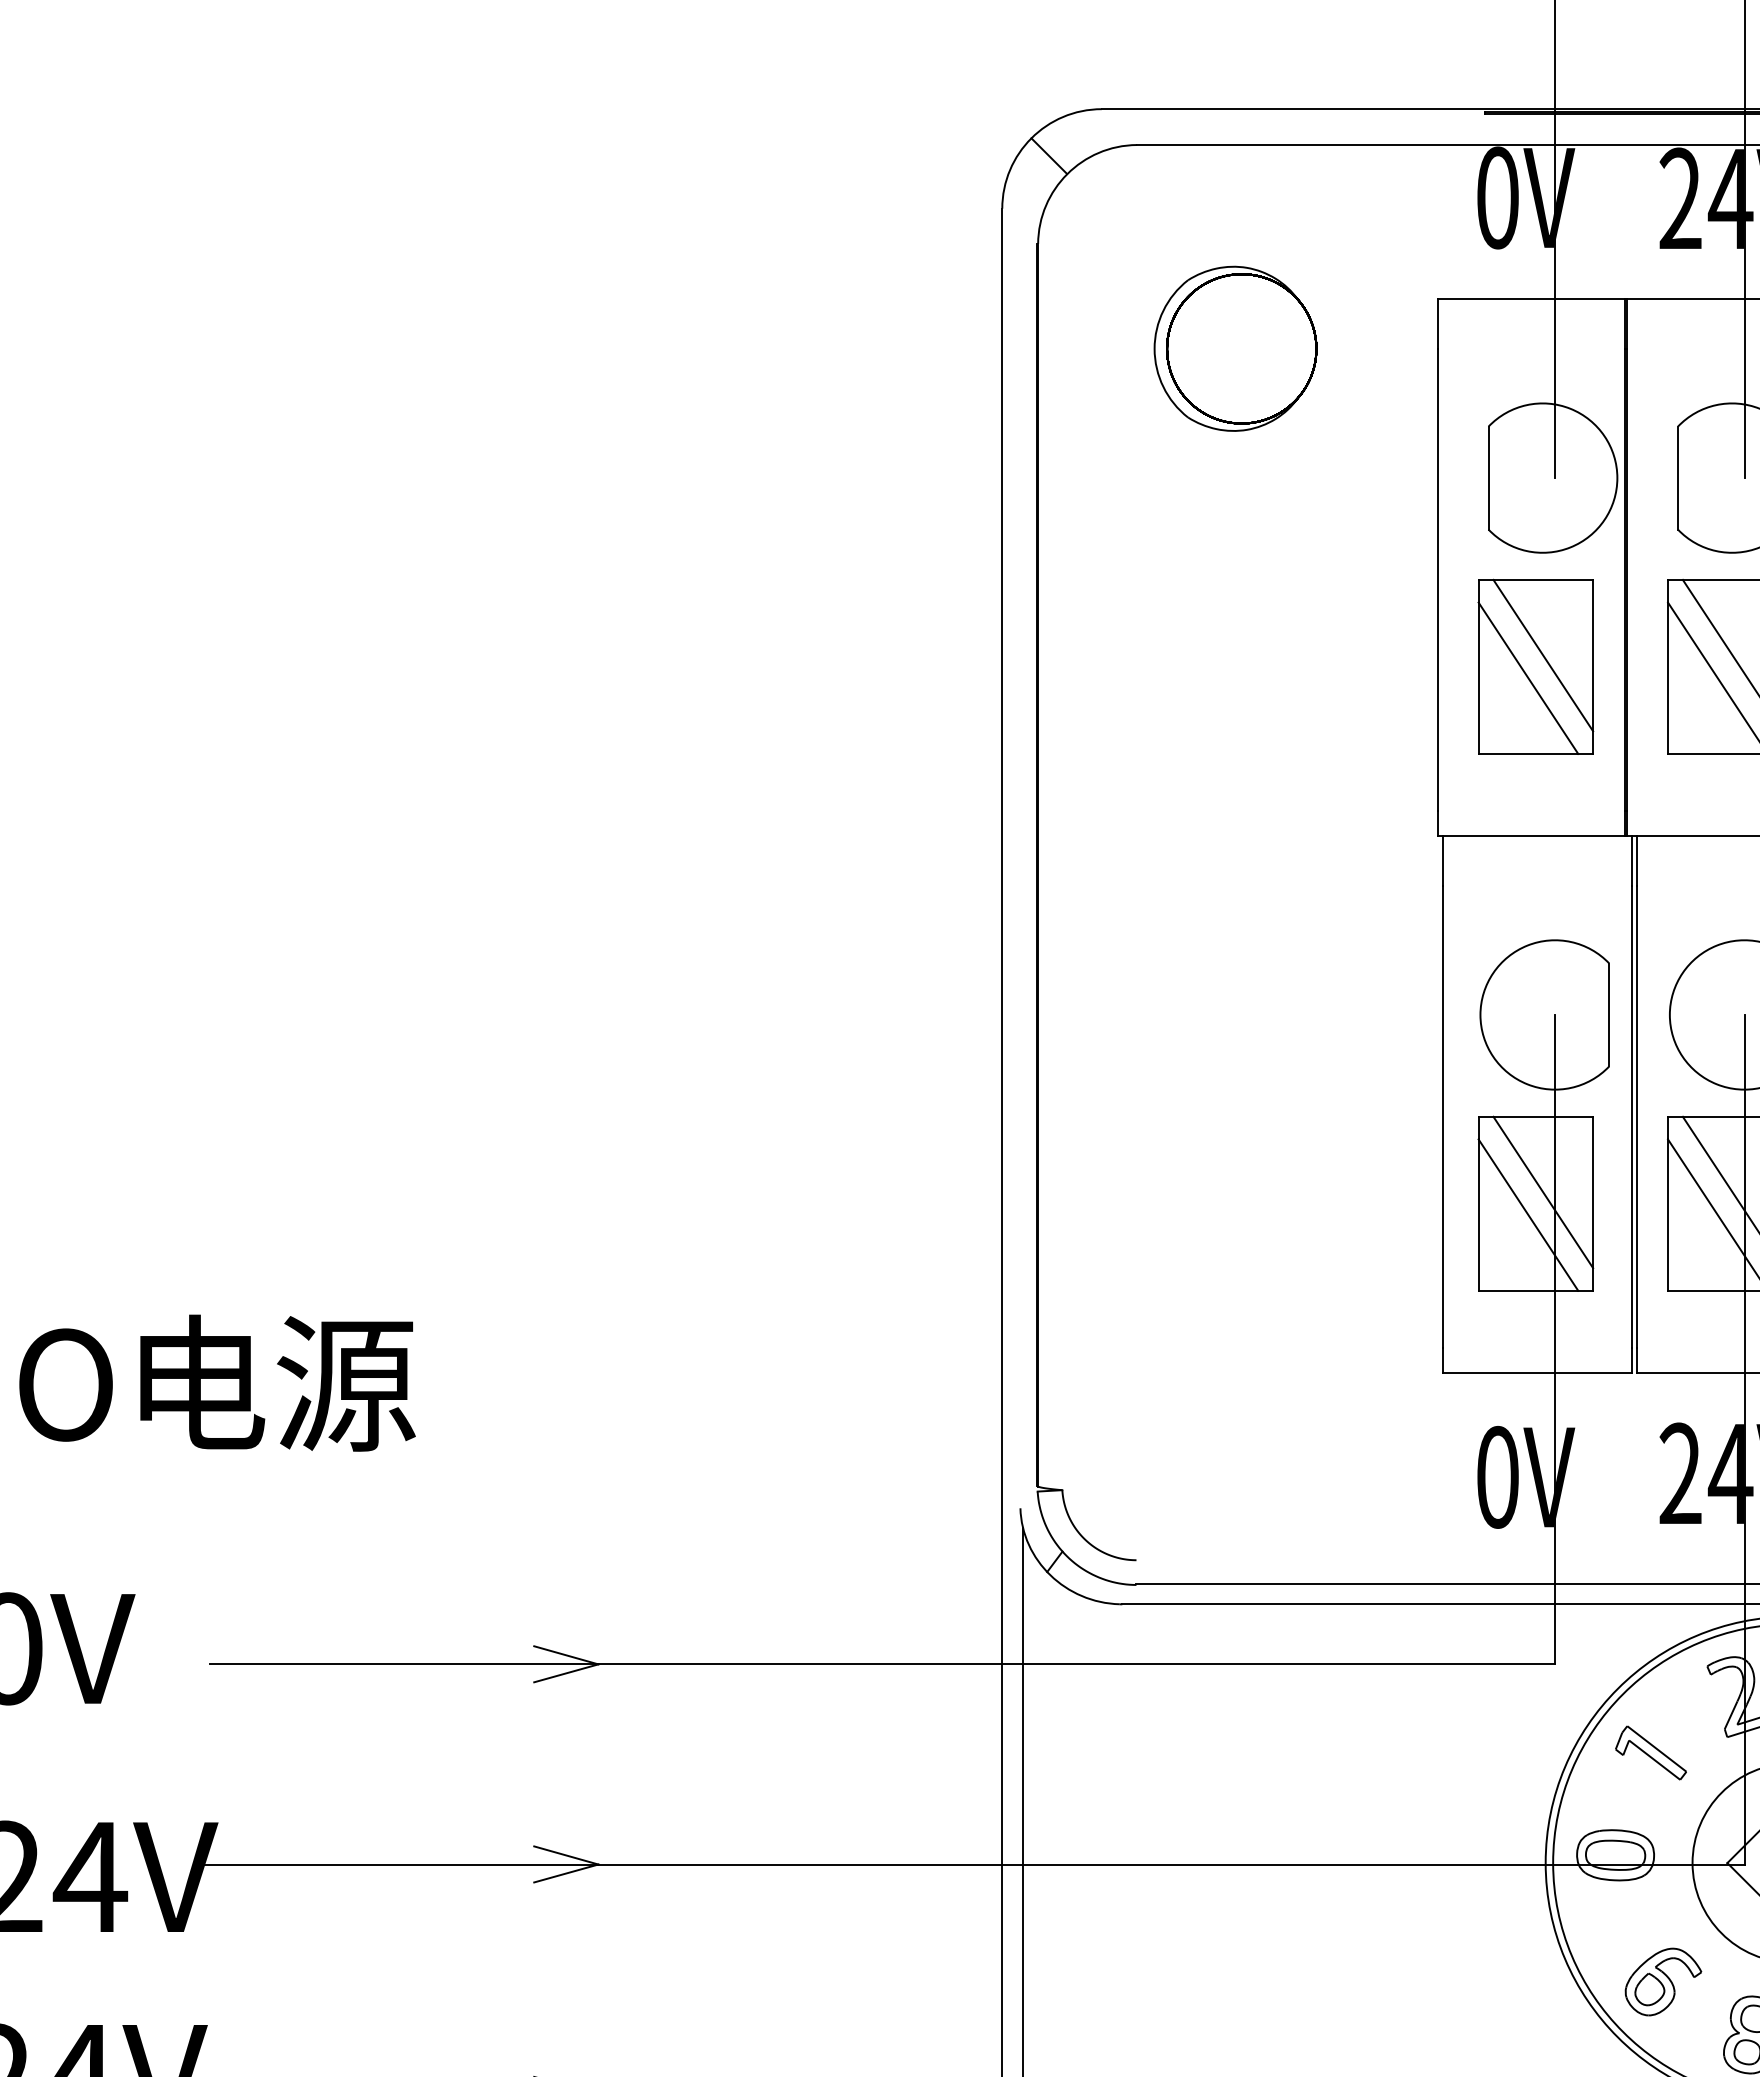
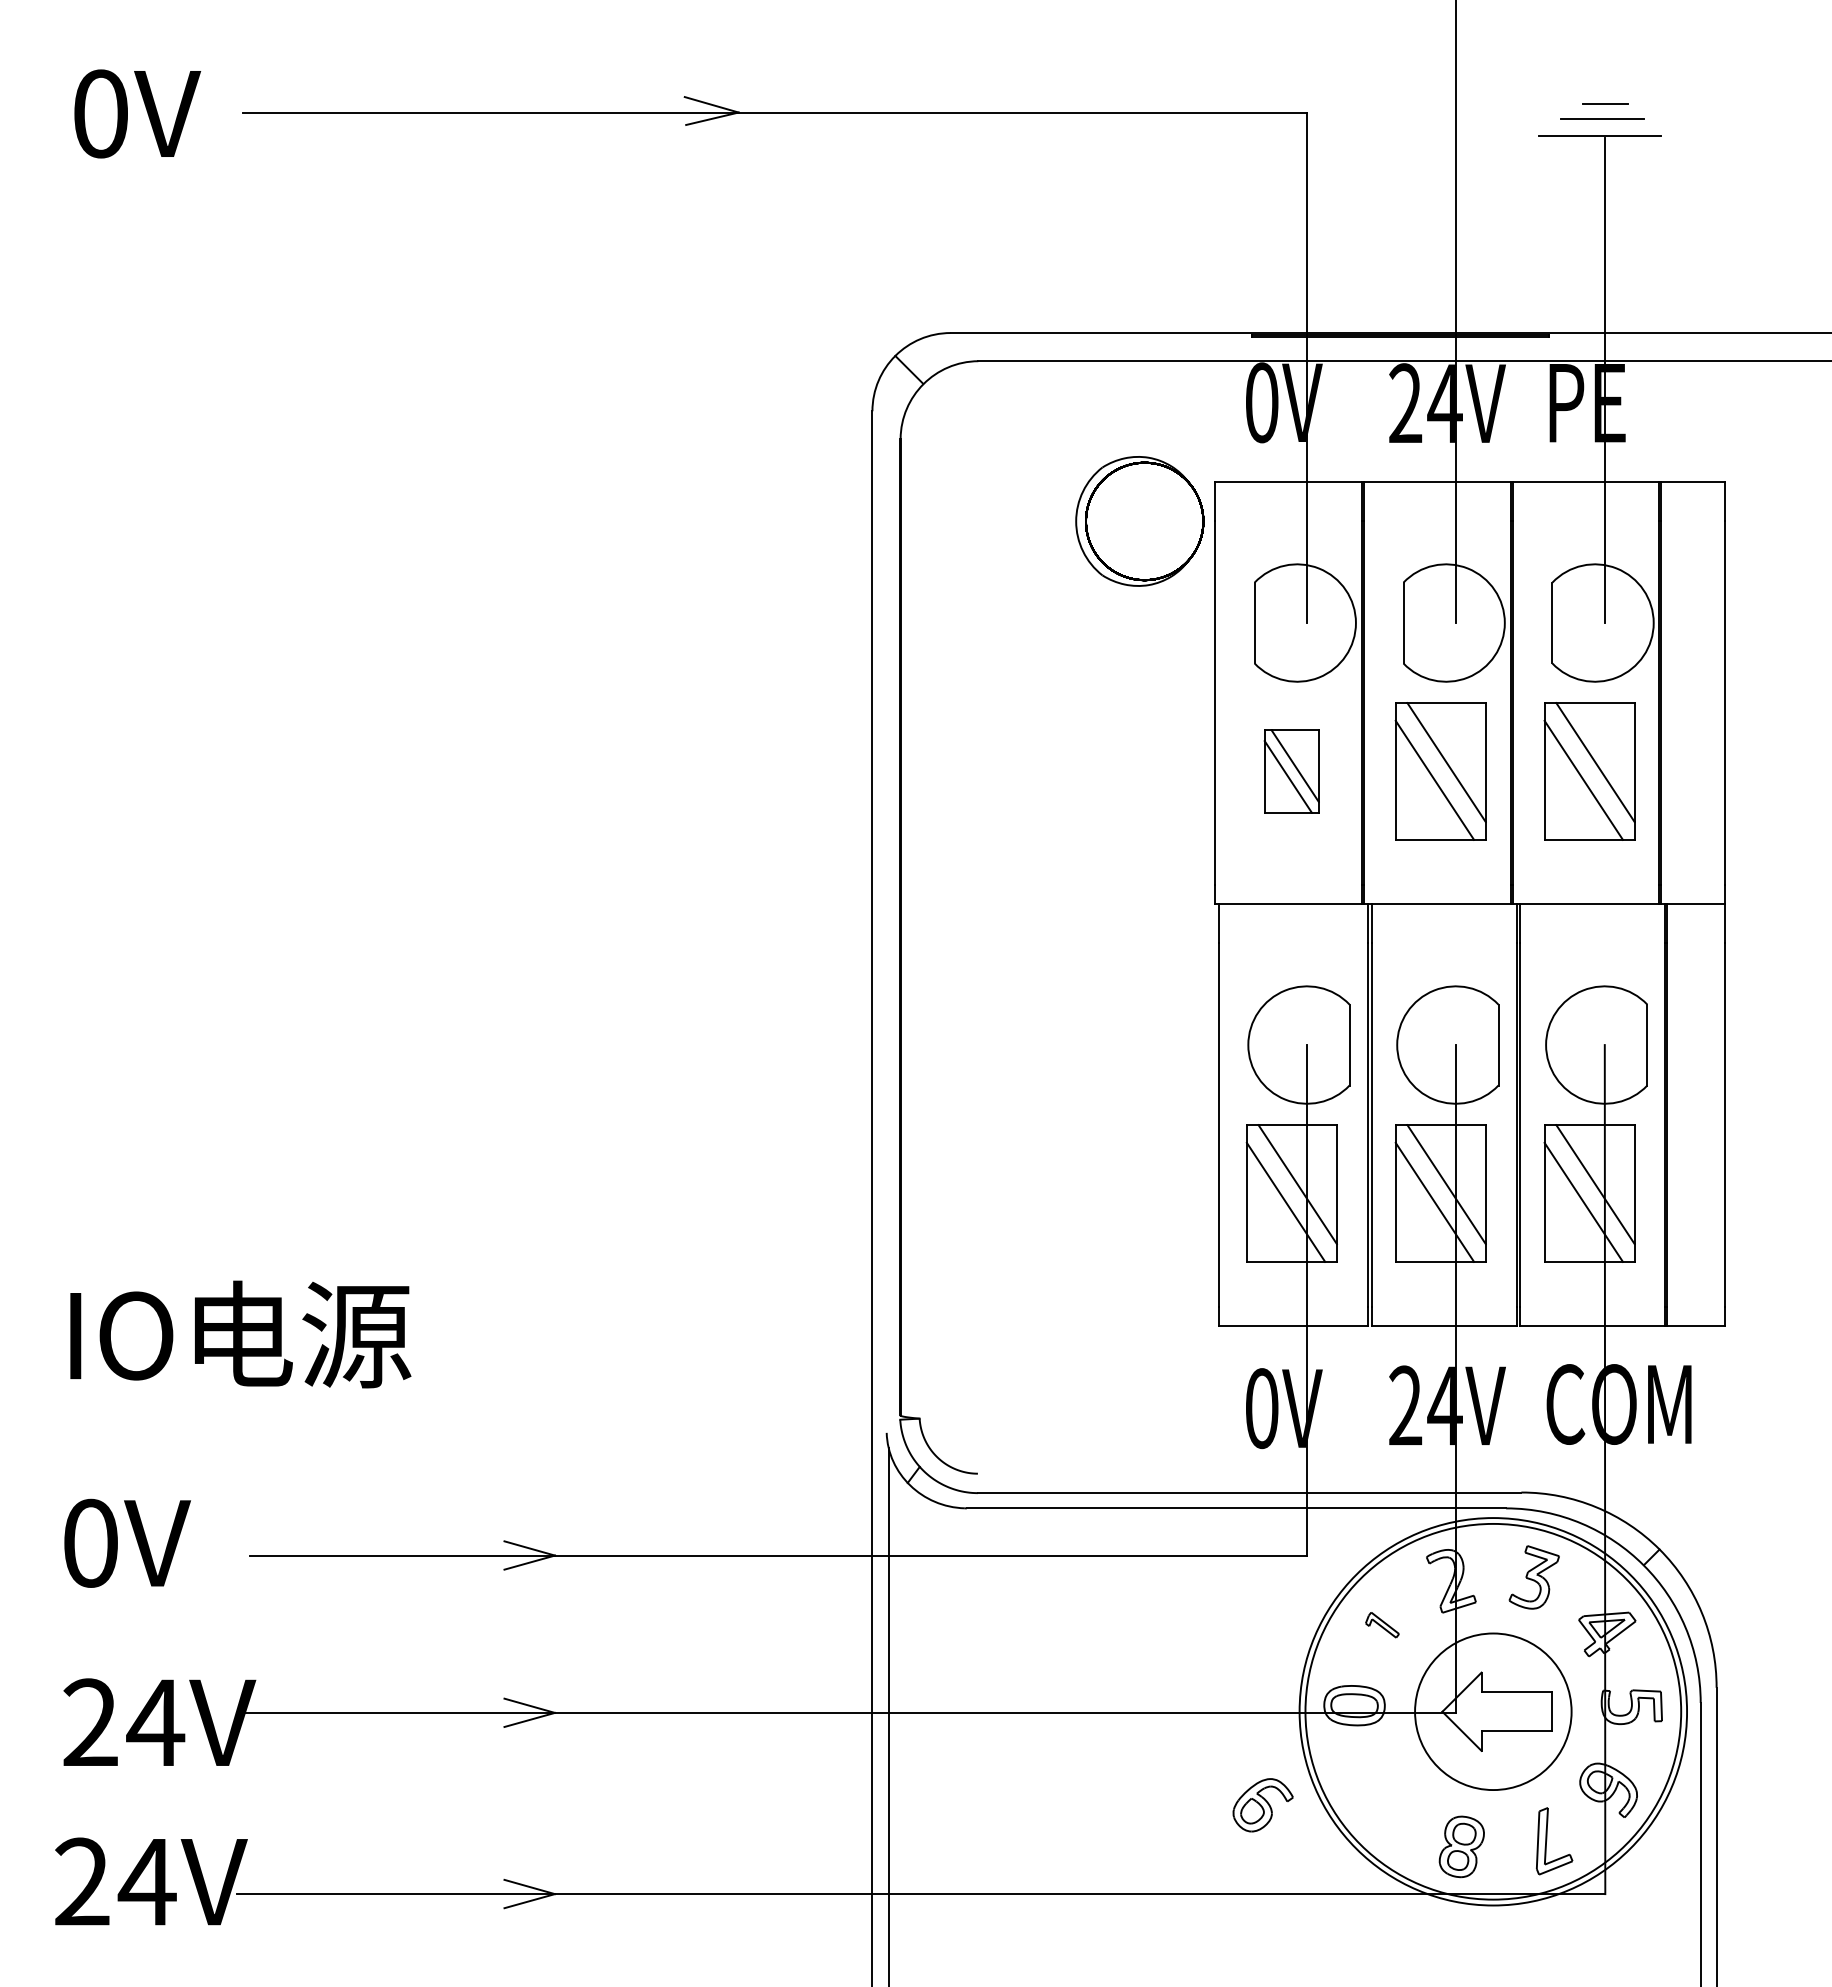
part: (1235, 348) -> (1139, 521), moved
part: (1535, 666) -> (1291, 771), size x0.6
part: (1651, 1752) -> (1382, 1624), size x0.6
part: (1662, 1982) -> (1262, 1805), moved

